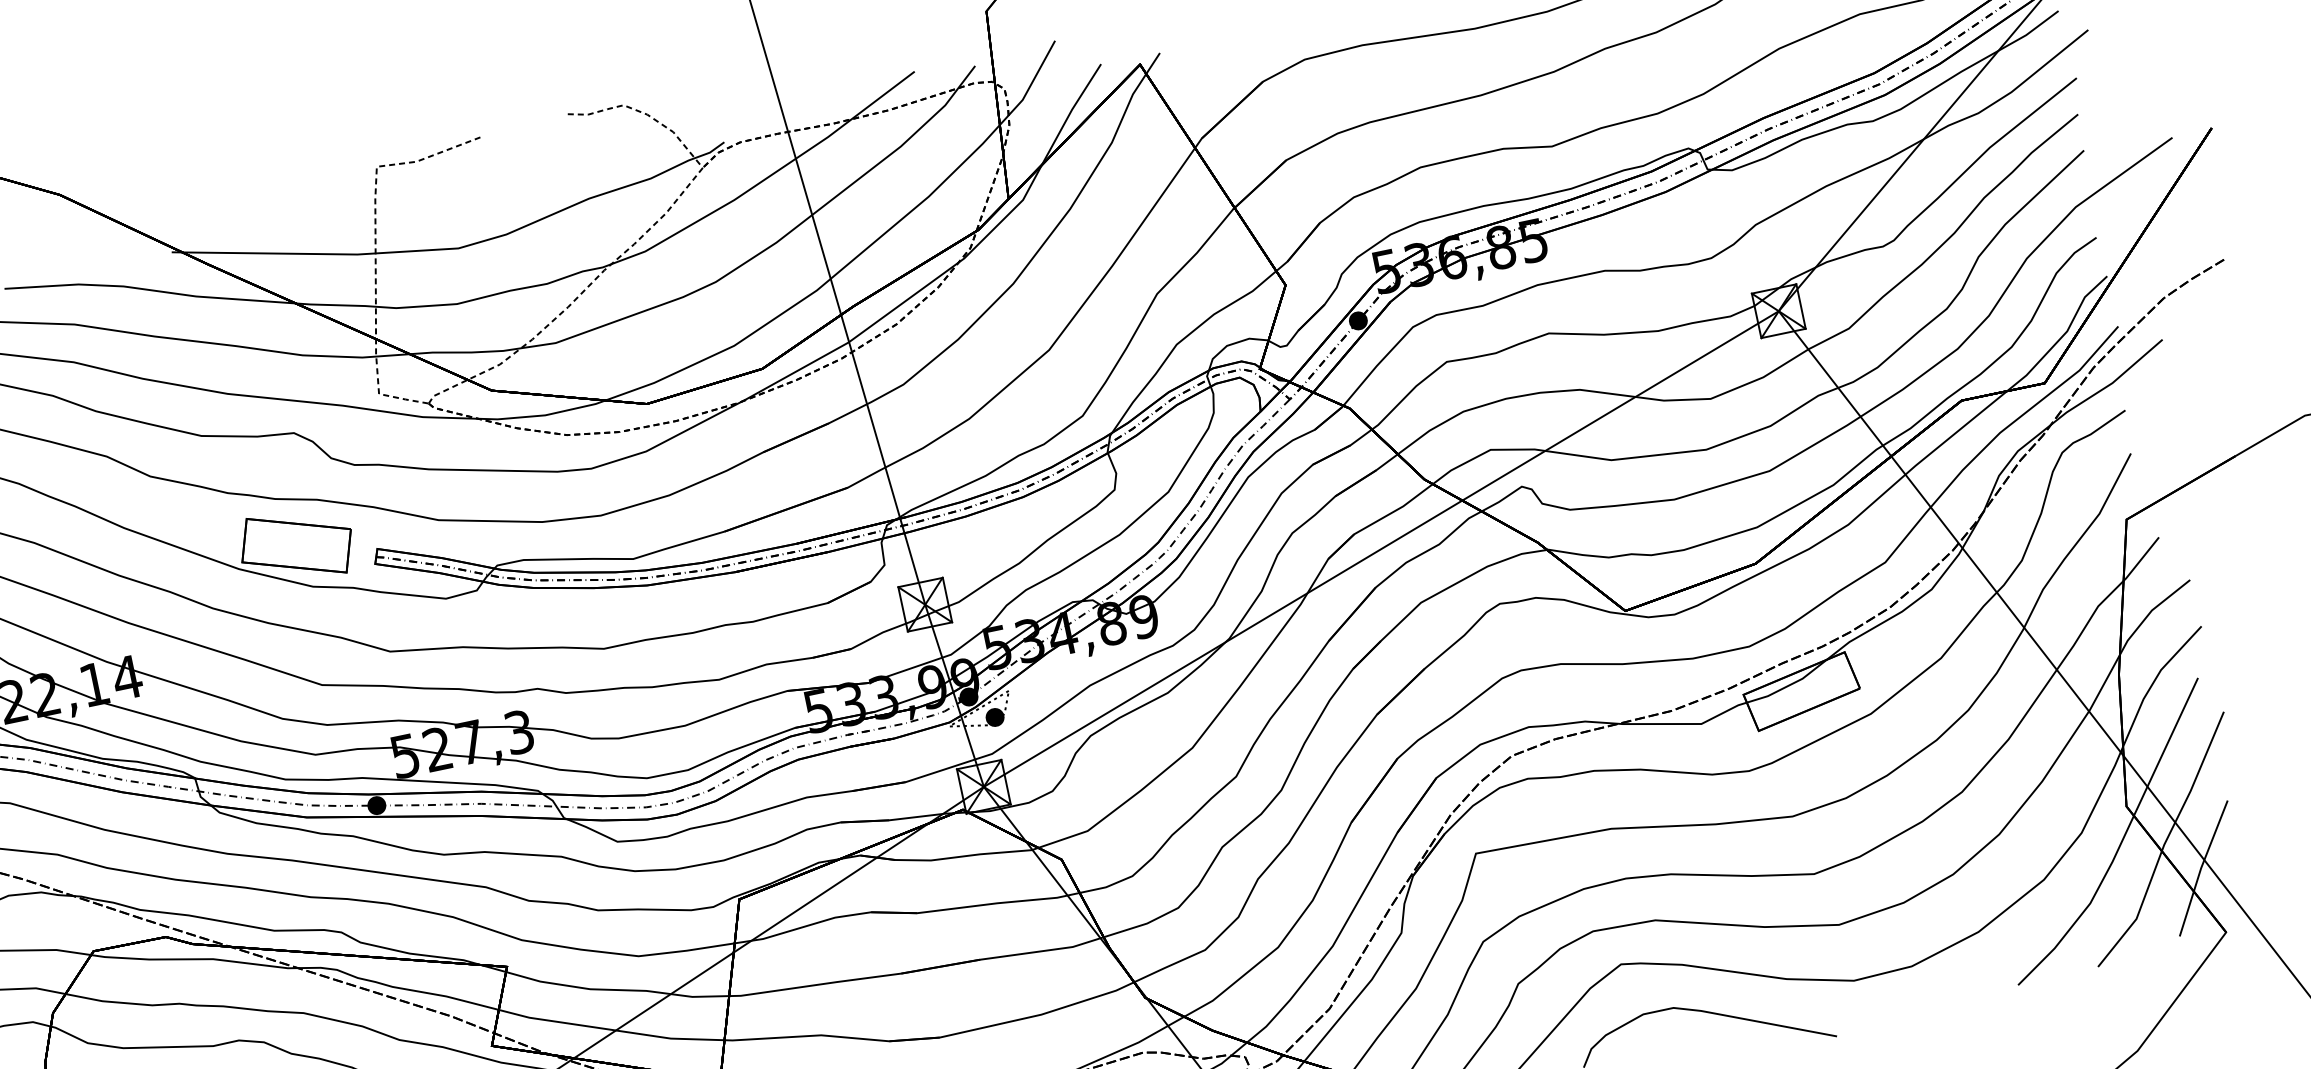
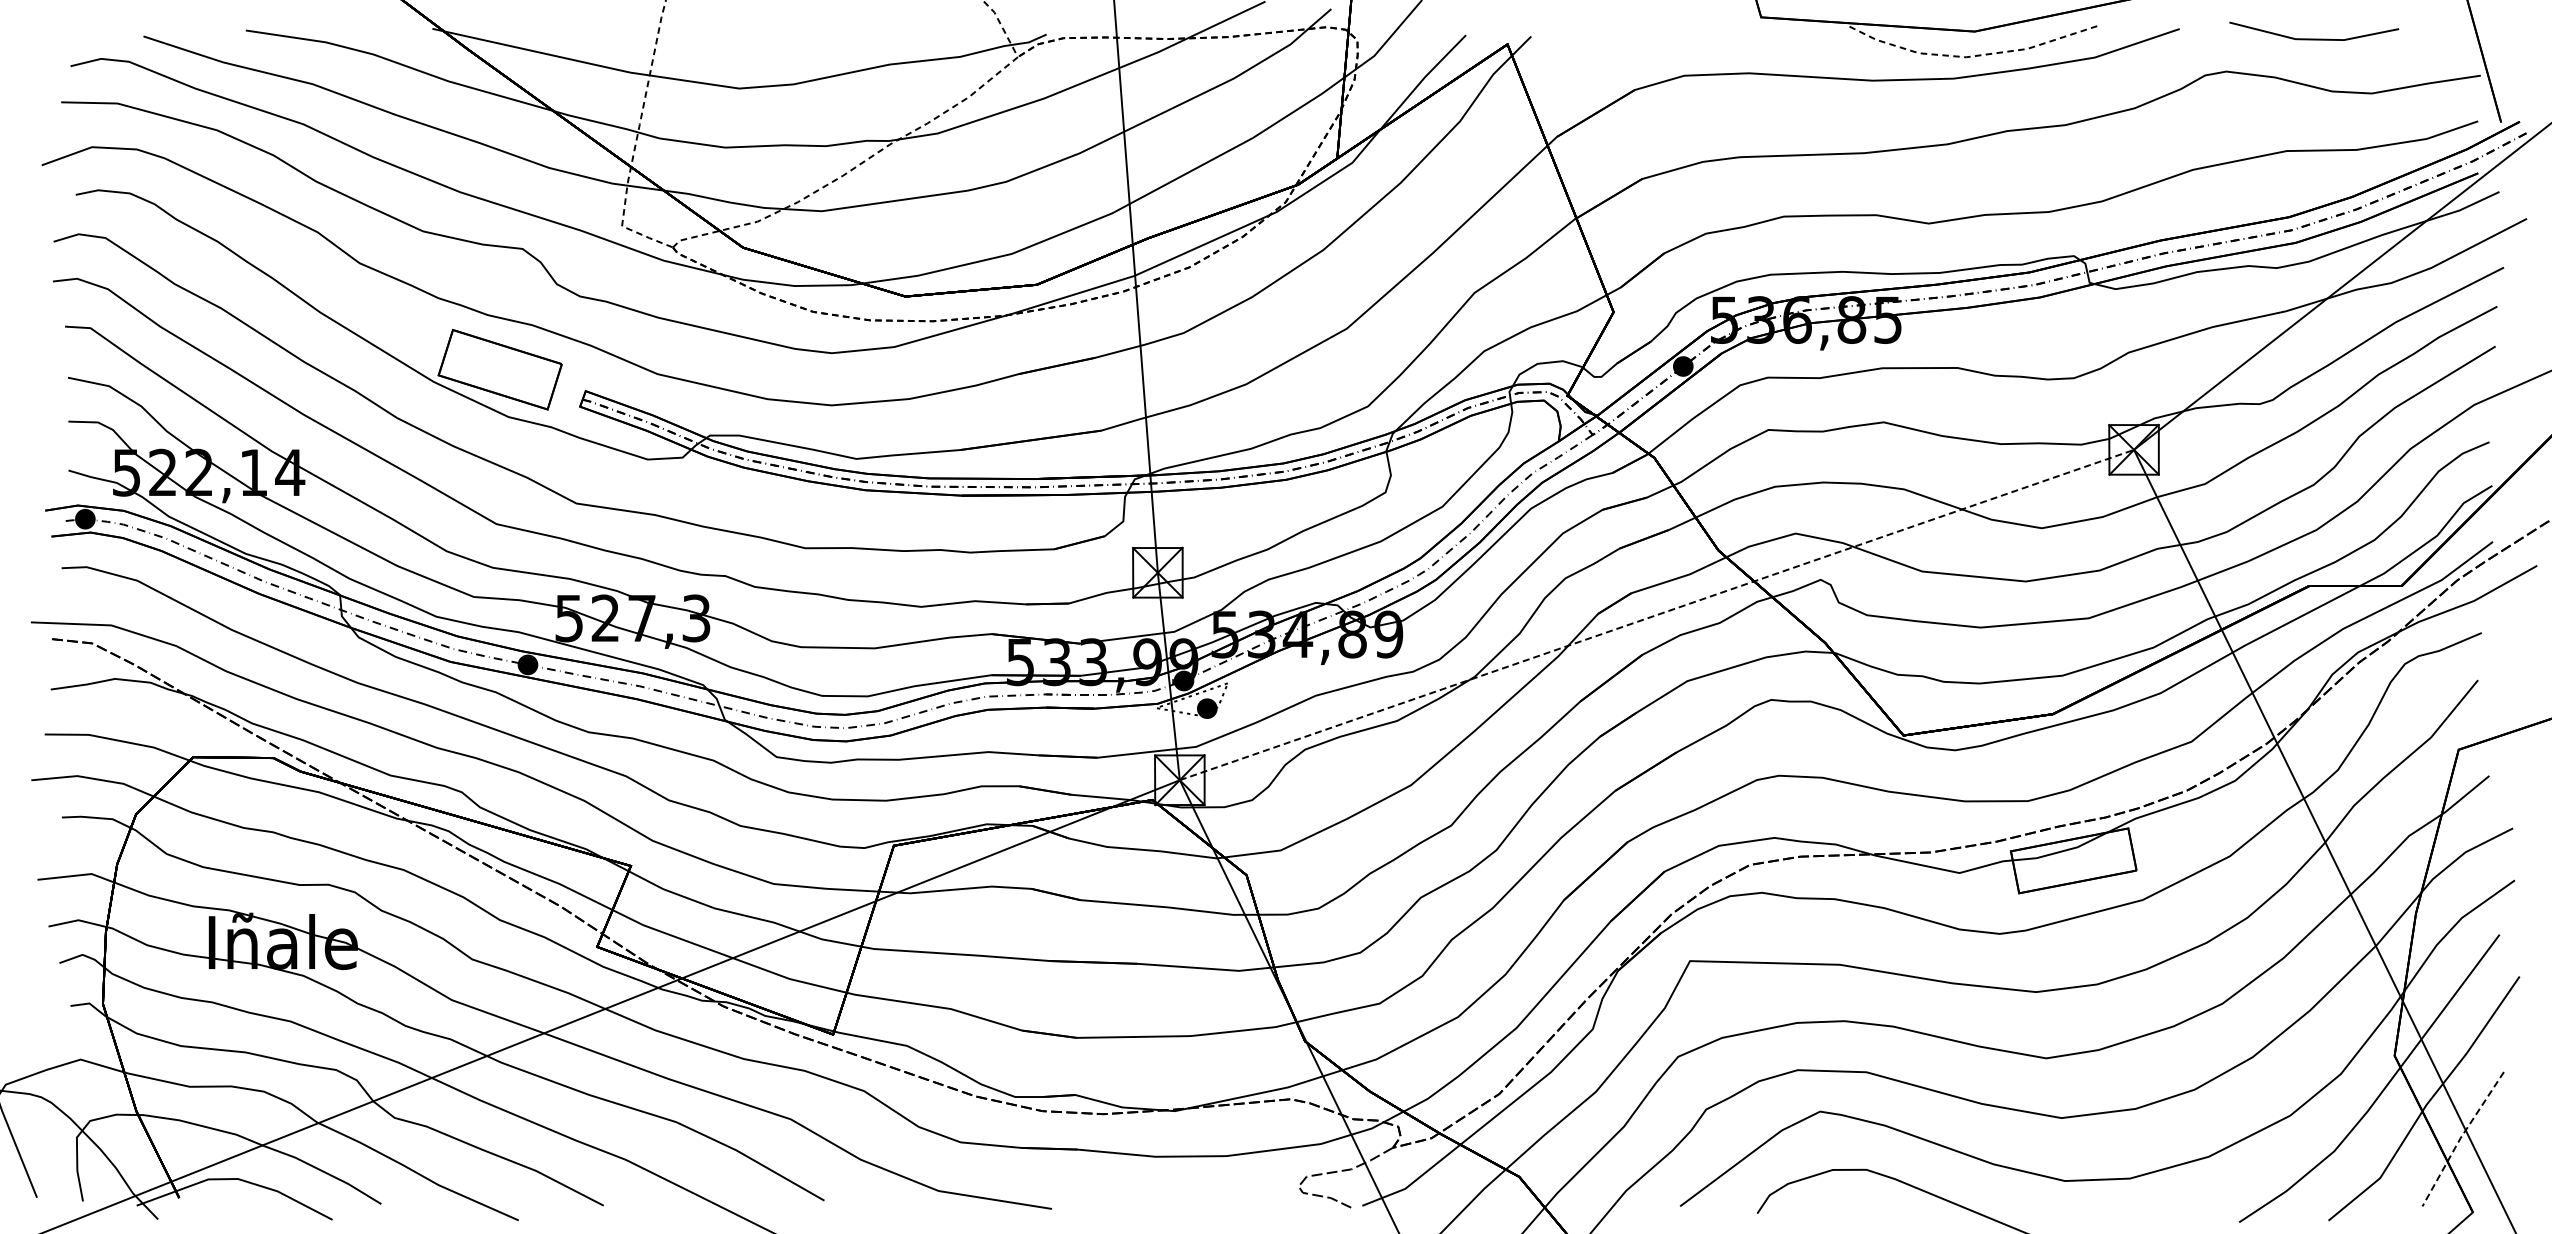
line: (1381, 549) -> (1656, 615), solid -> dashed
line: (2201, 868) -> (2460, 1138), solid -> dashed

